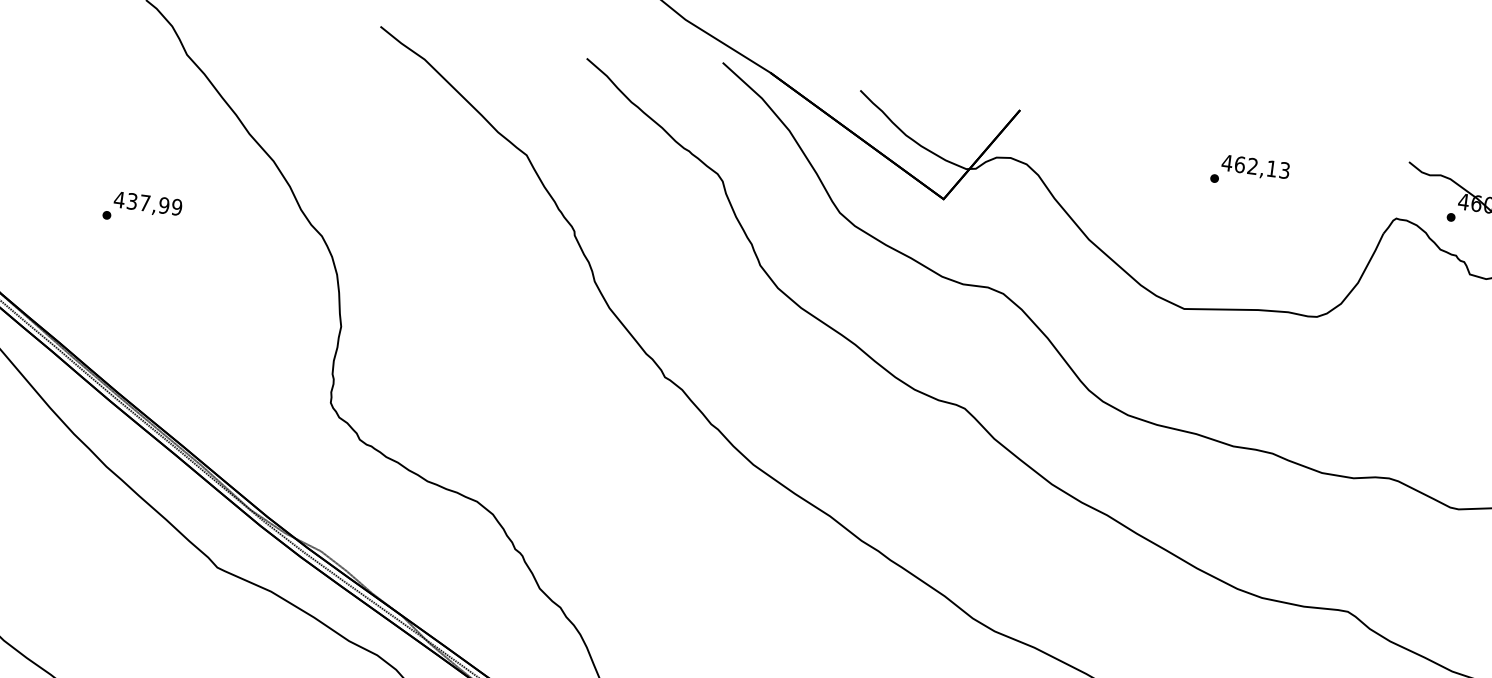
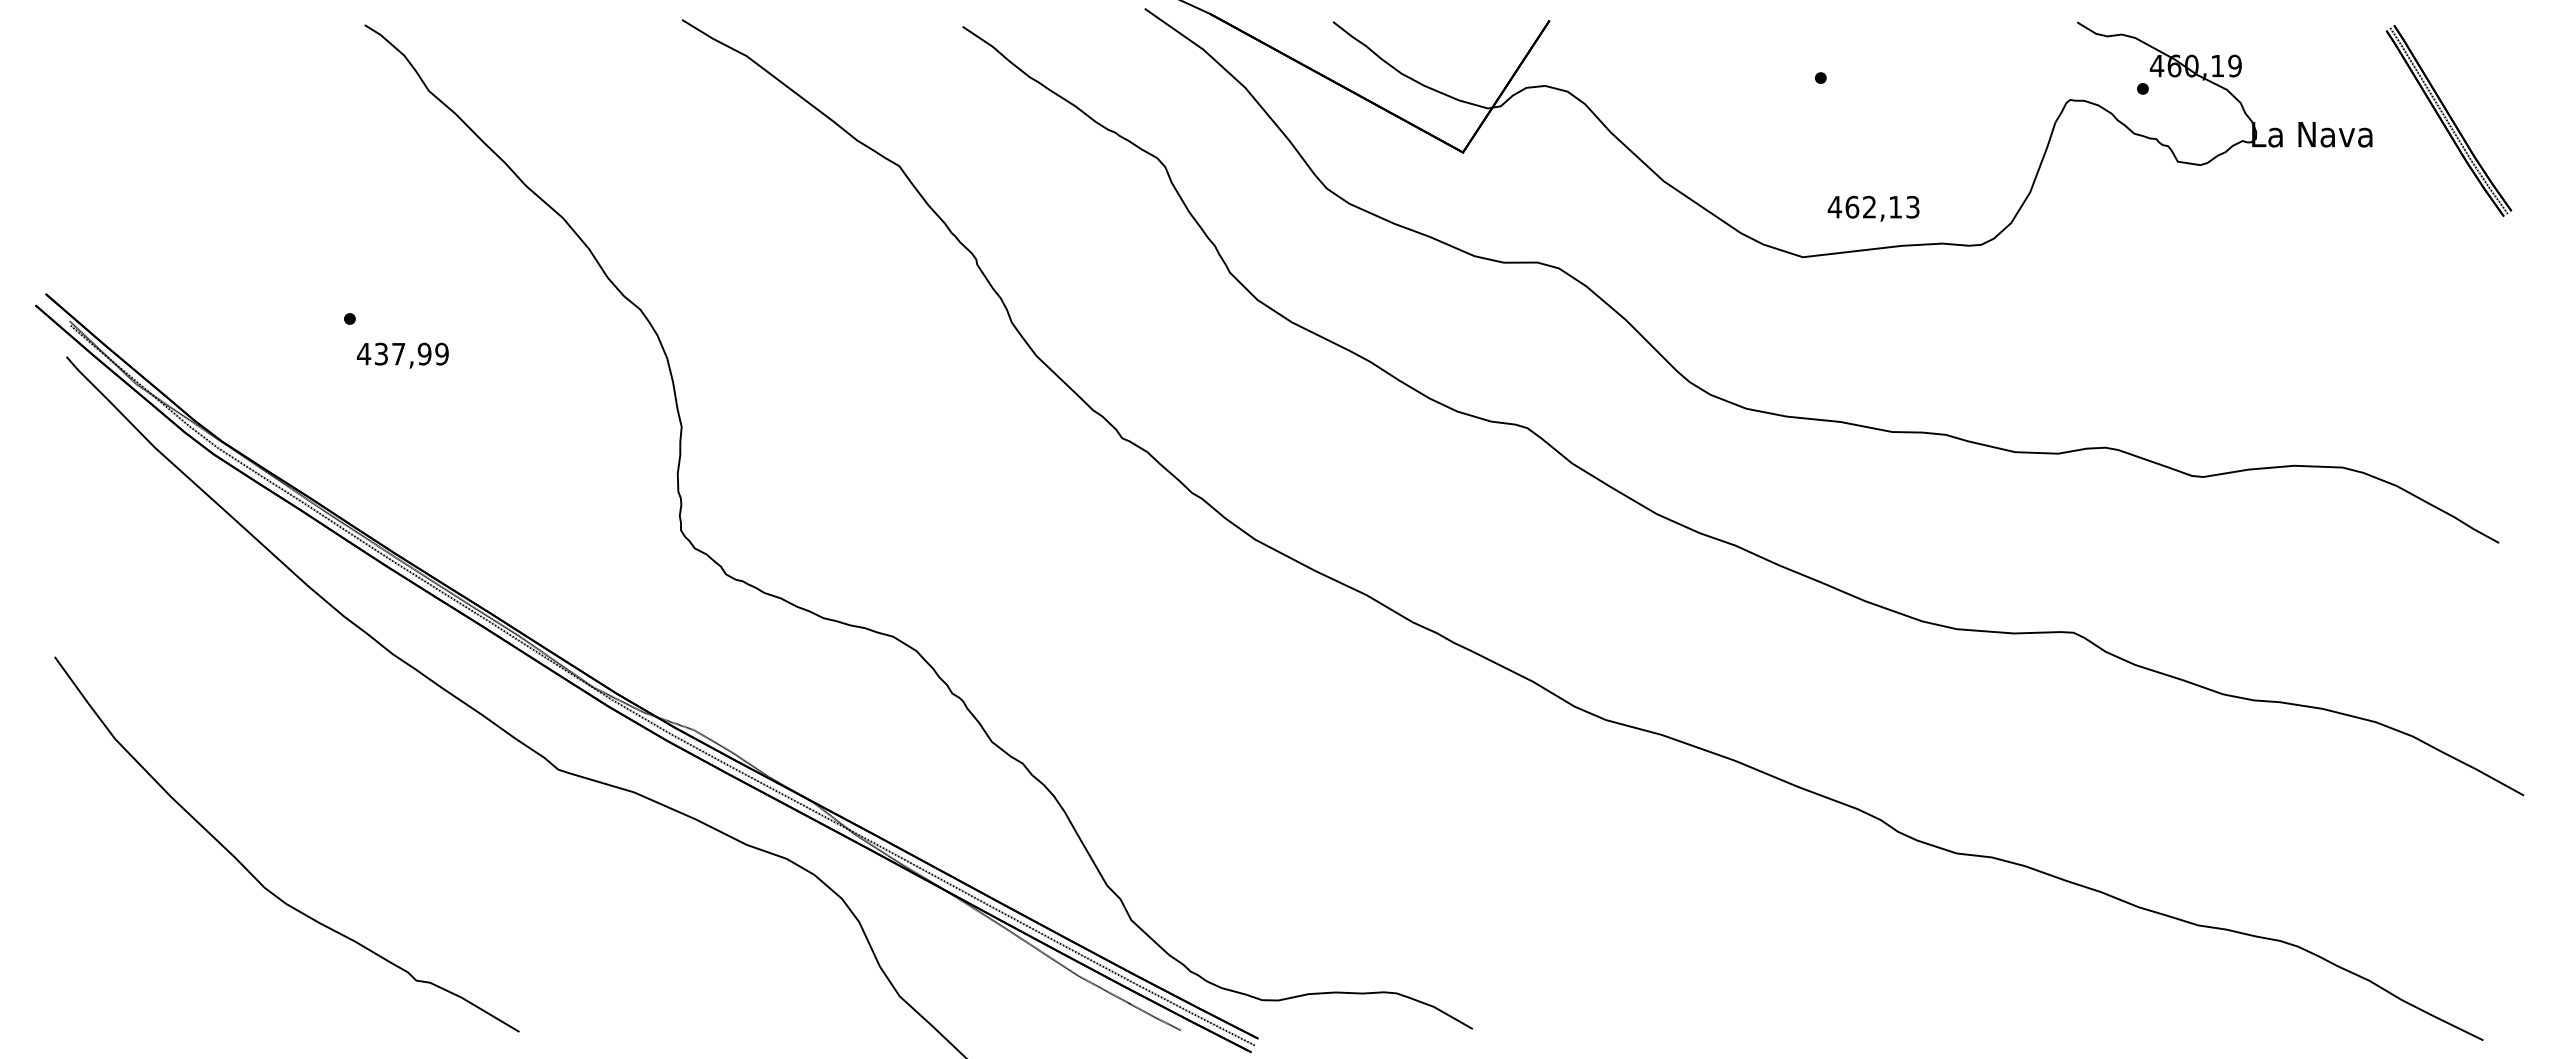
text: (1255, 167) -> (1873, 208), moved
text: (147, 204) -> (402, 355), moved

